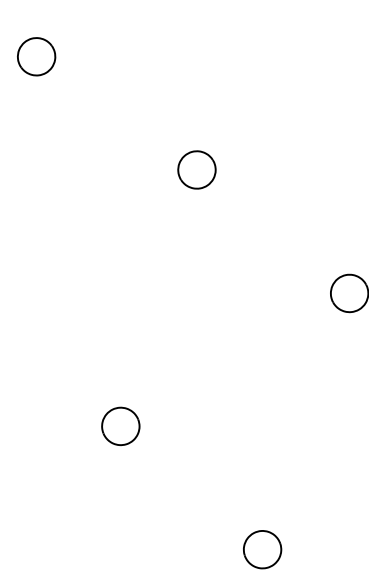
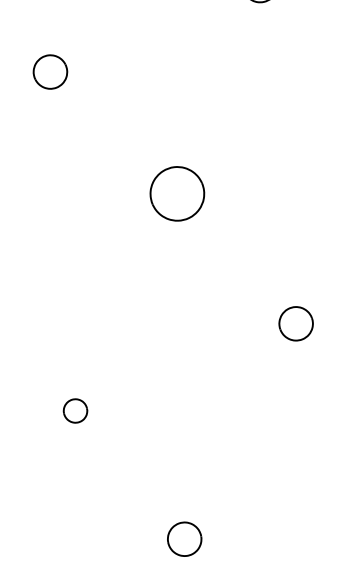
part: (196, 169) -> (177, 193), size x1.6
part: (120, 425) -> (75, 410), size x0.7

